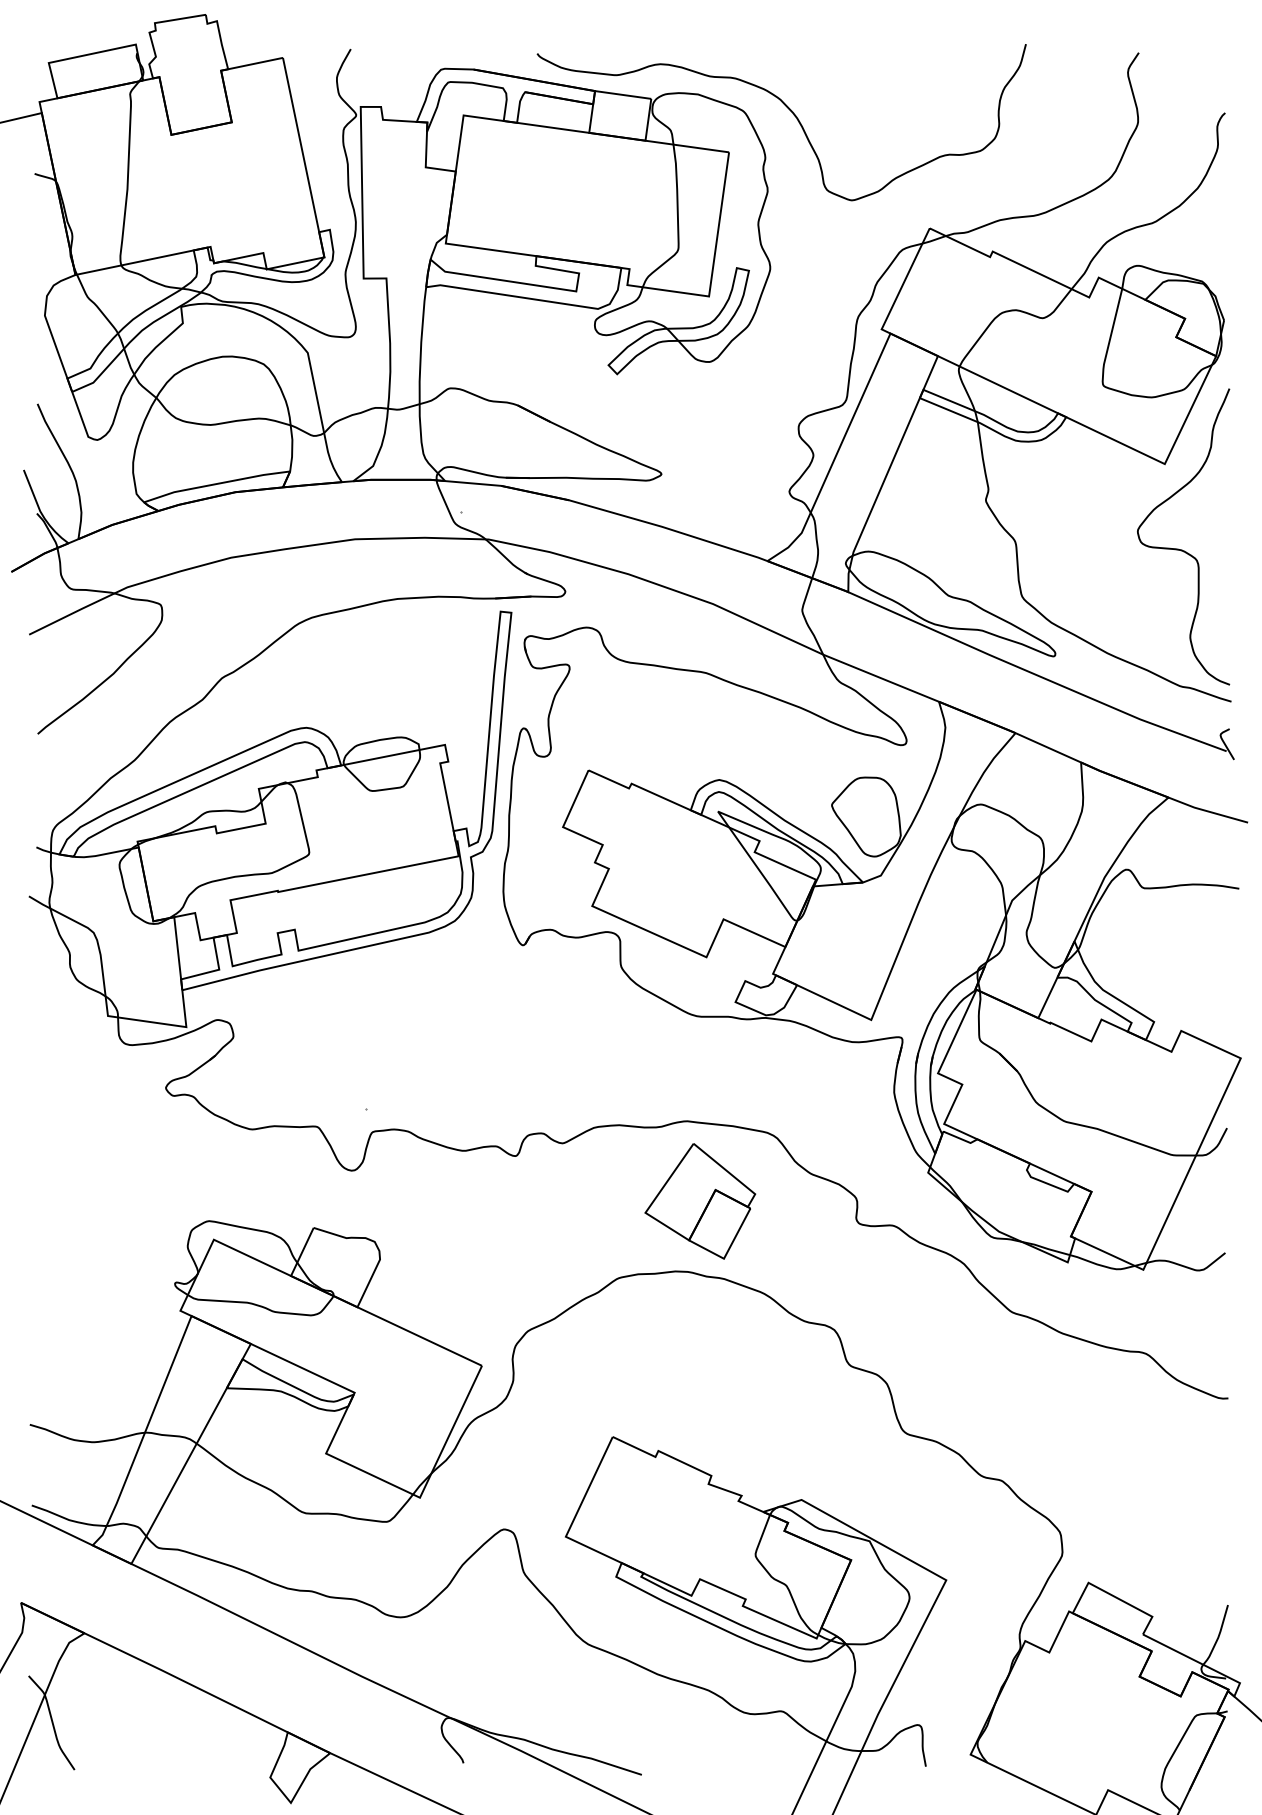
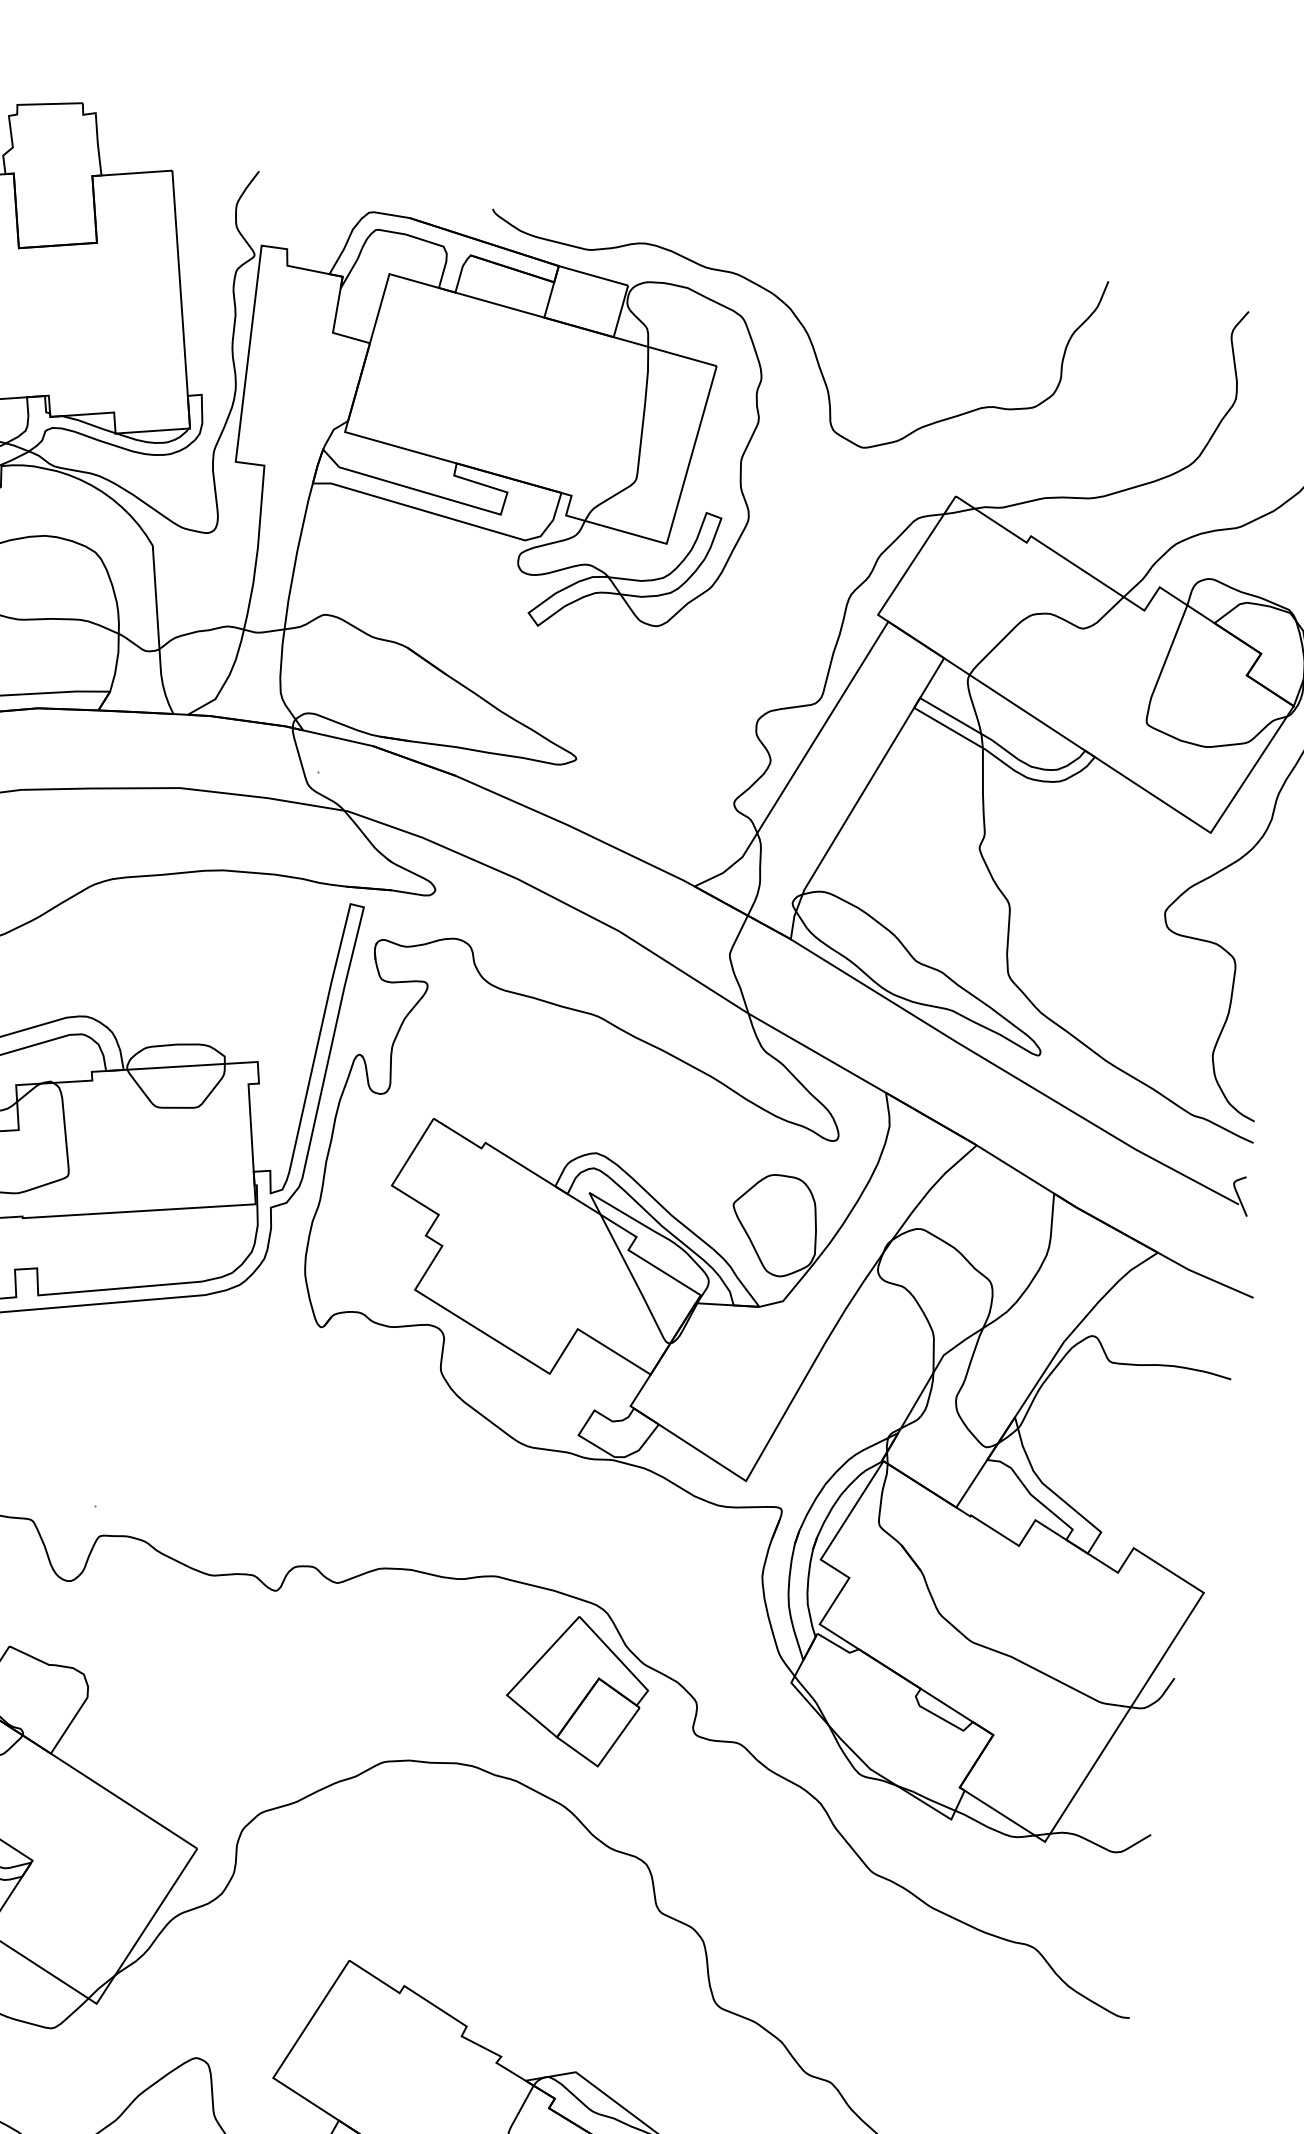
part: (700, 1201) -> (578, 1690), moved

